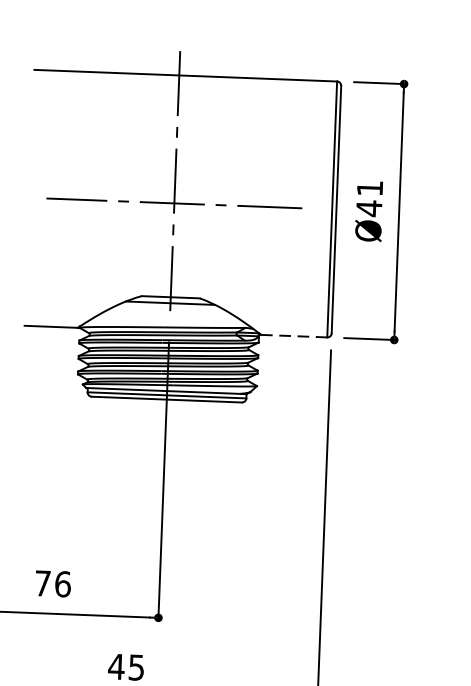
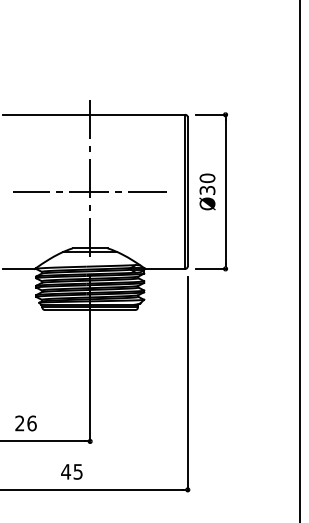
text: (369, 198) -> (207, 184), Ø41 -> Ø30
line: (294, 335) -> (165, 268), dashed -> solid
text: (42, 583) -> (19, 423), 76 -> 26

